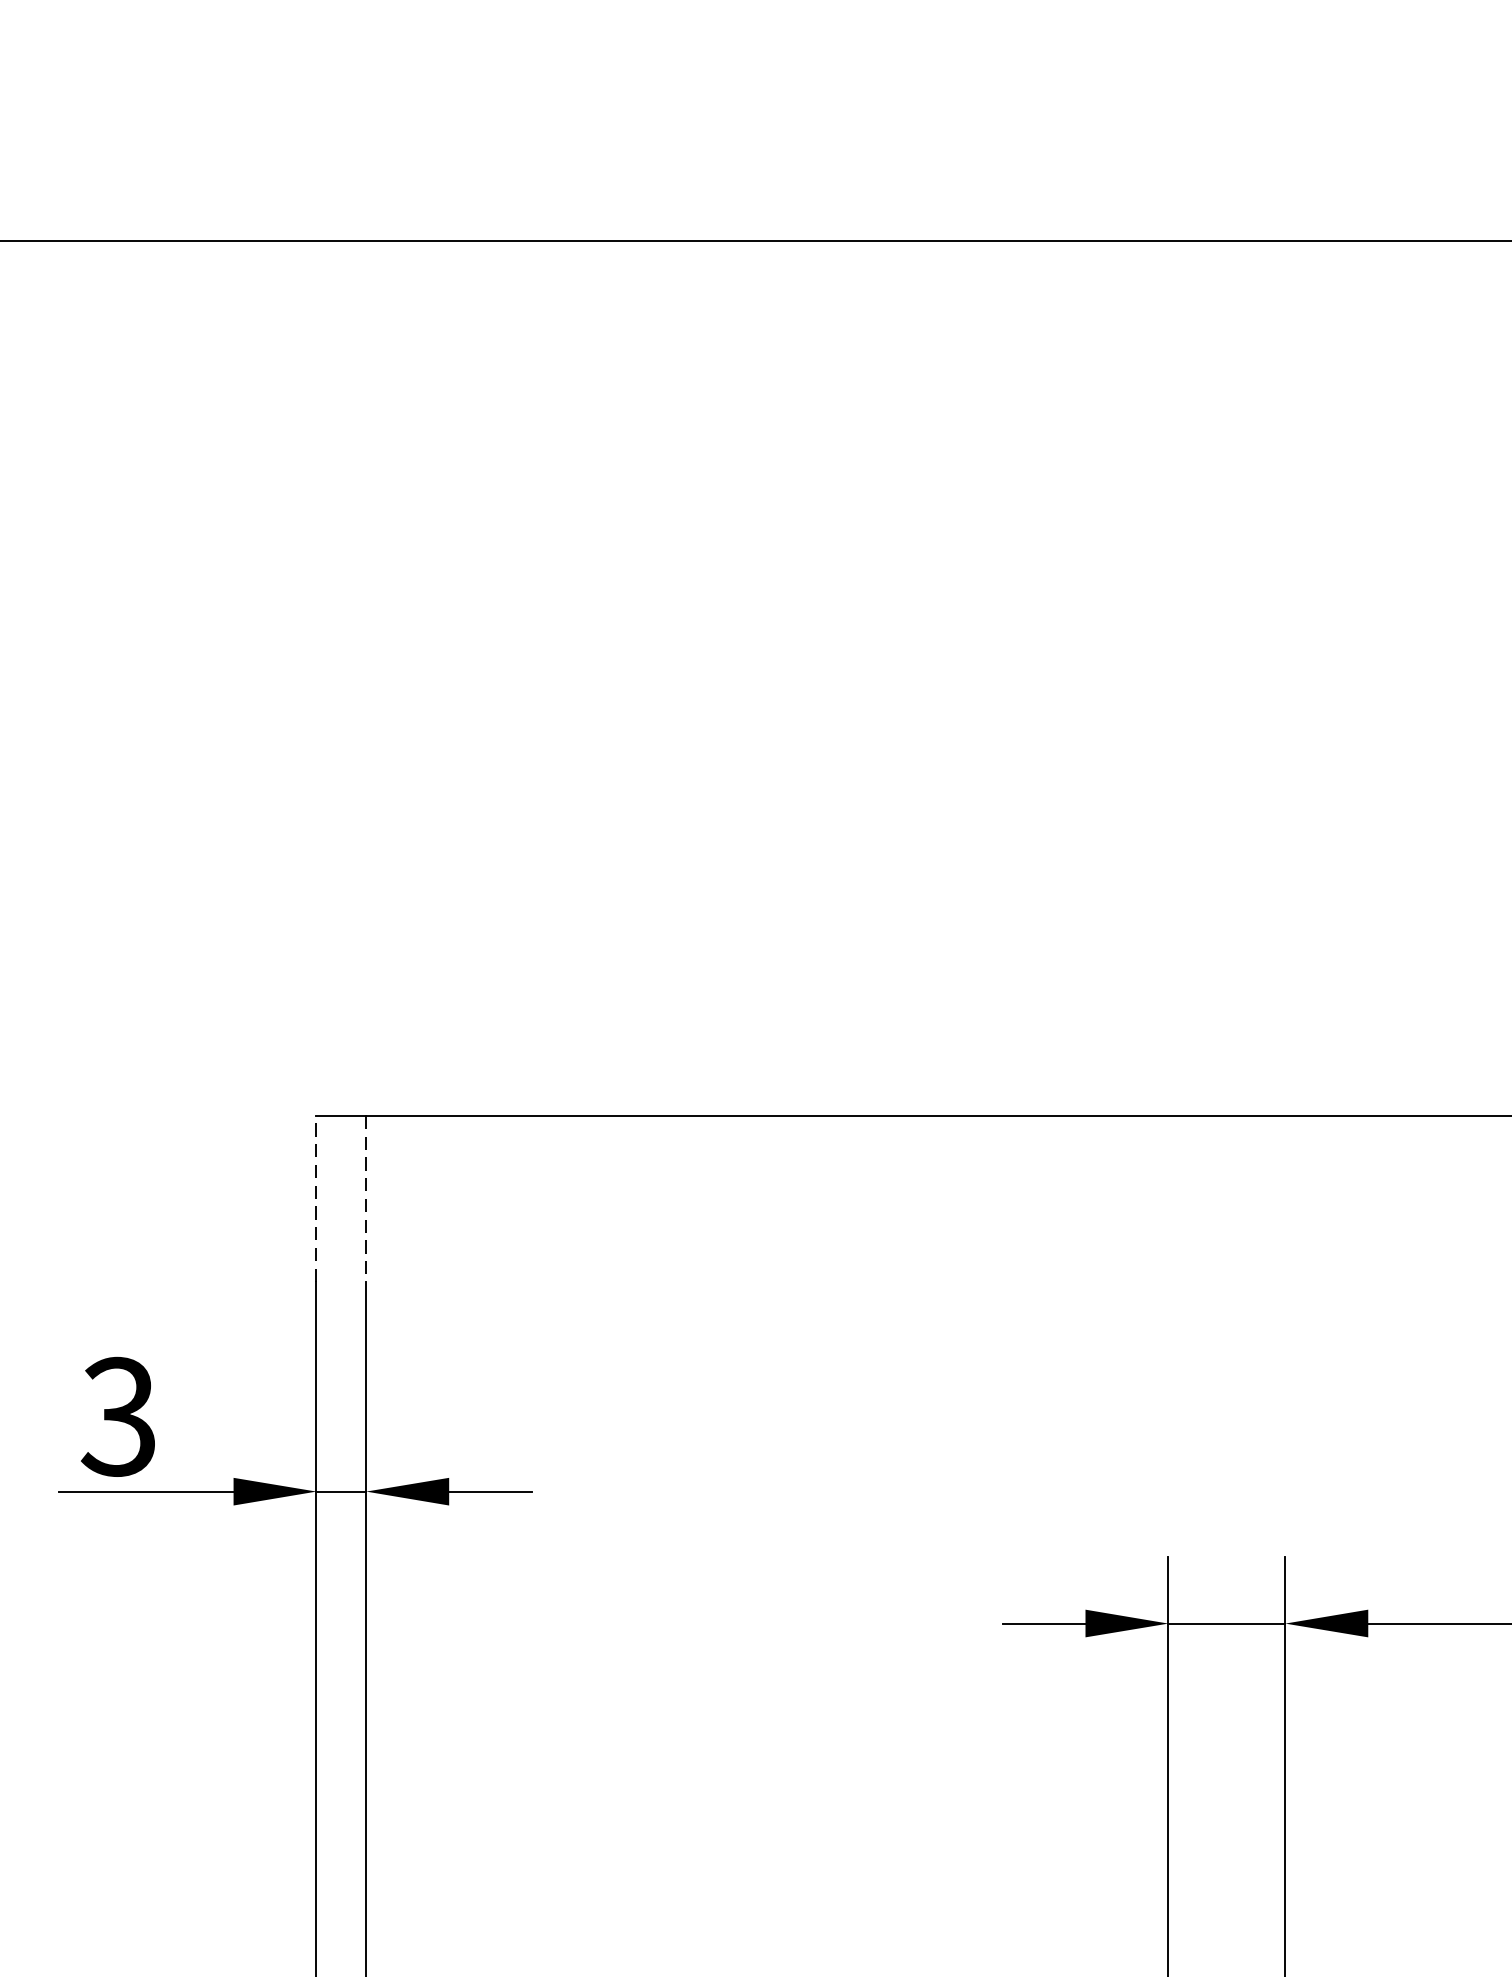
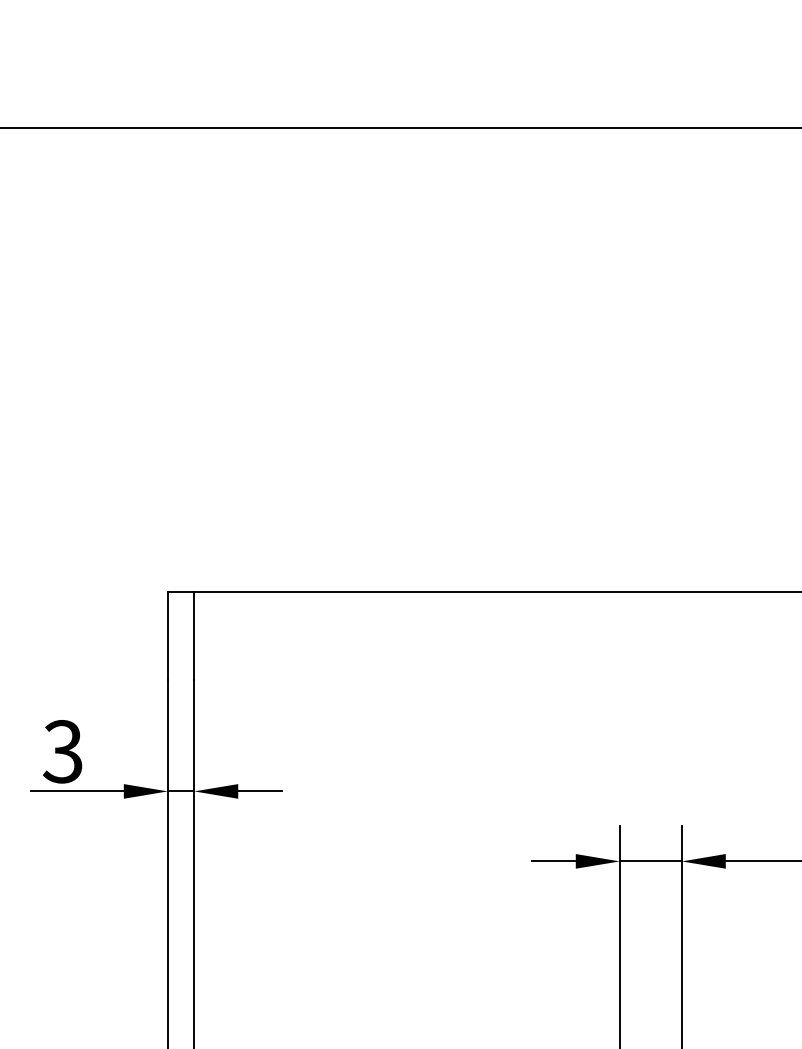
line: (315, 1199) -> (167, 636), dashed -> solid
line: (366, 1199) -> (194, 636), dashed -> solid

